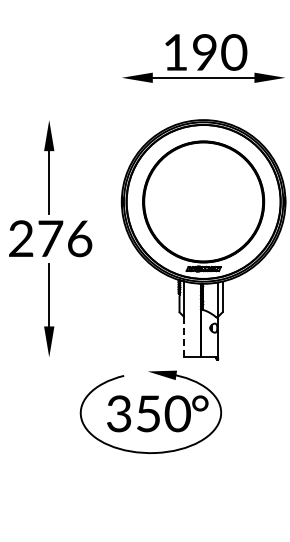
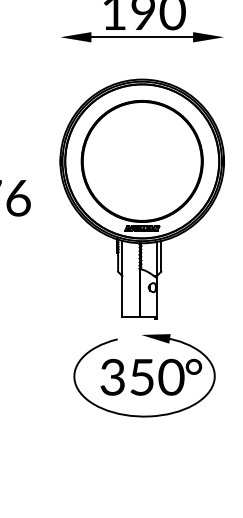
line: (183, 337) -> (122, 296), dashed -> solid
part: (150, 411) -> (144, 374), moved

